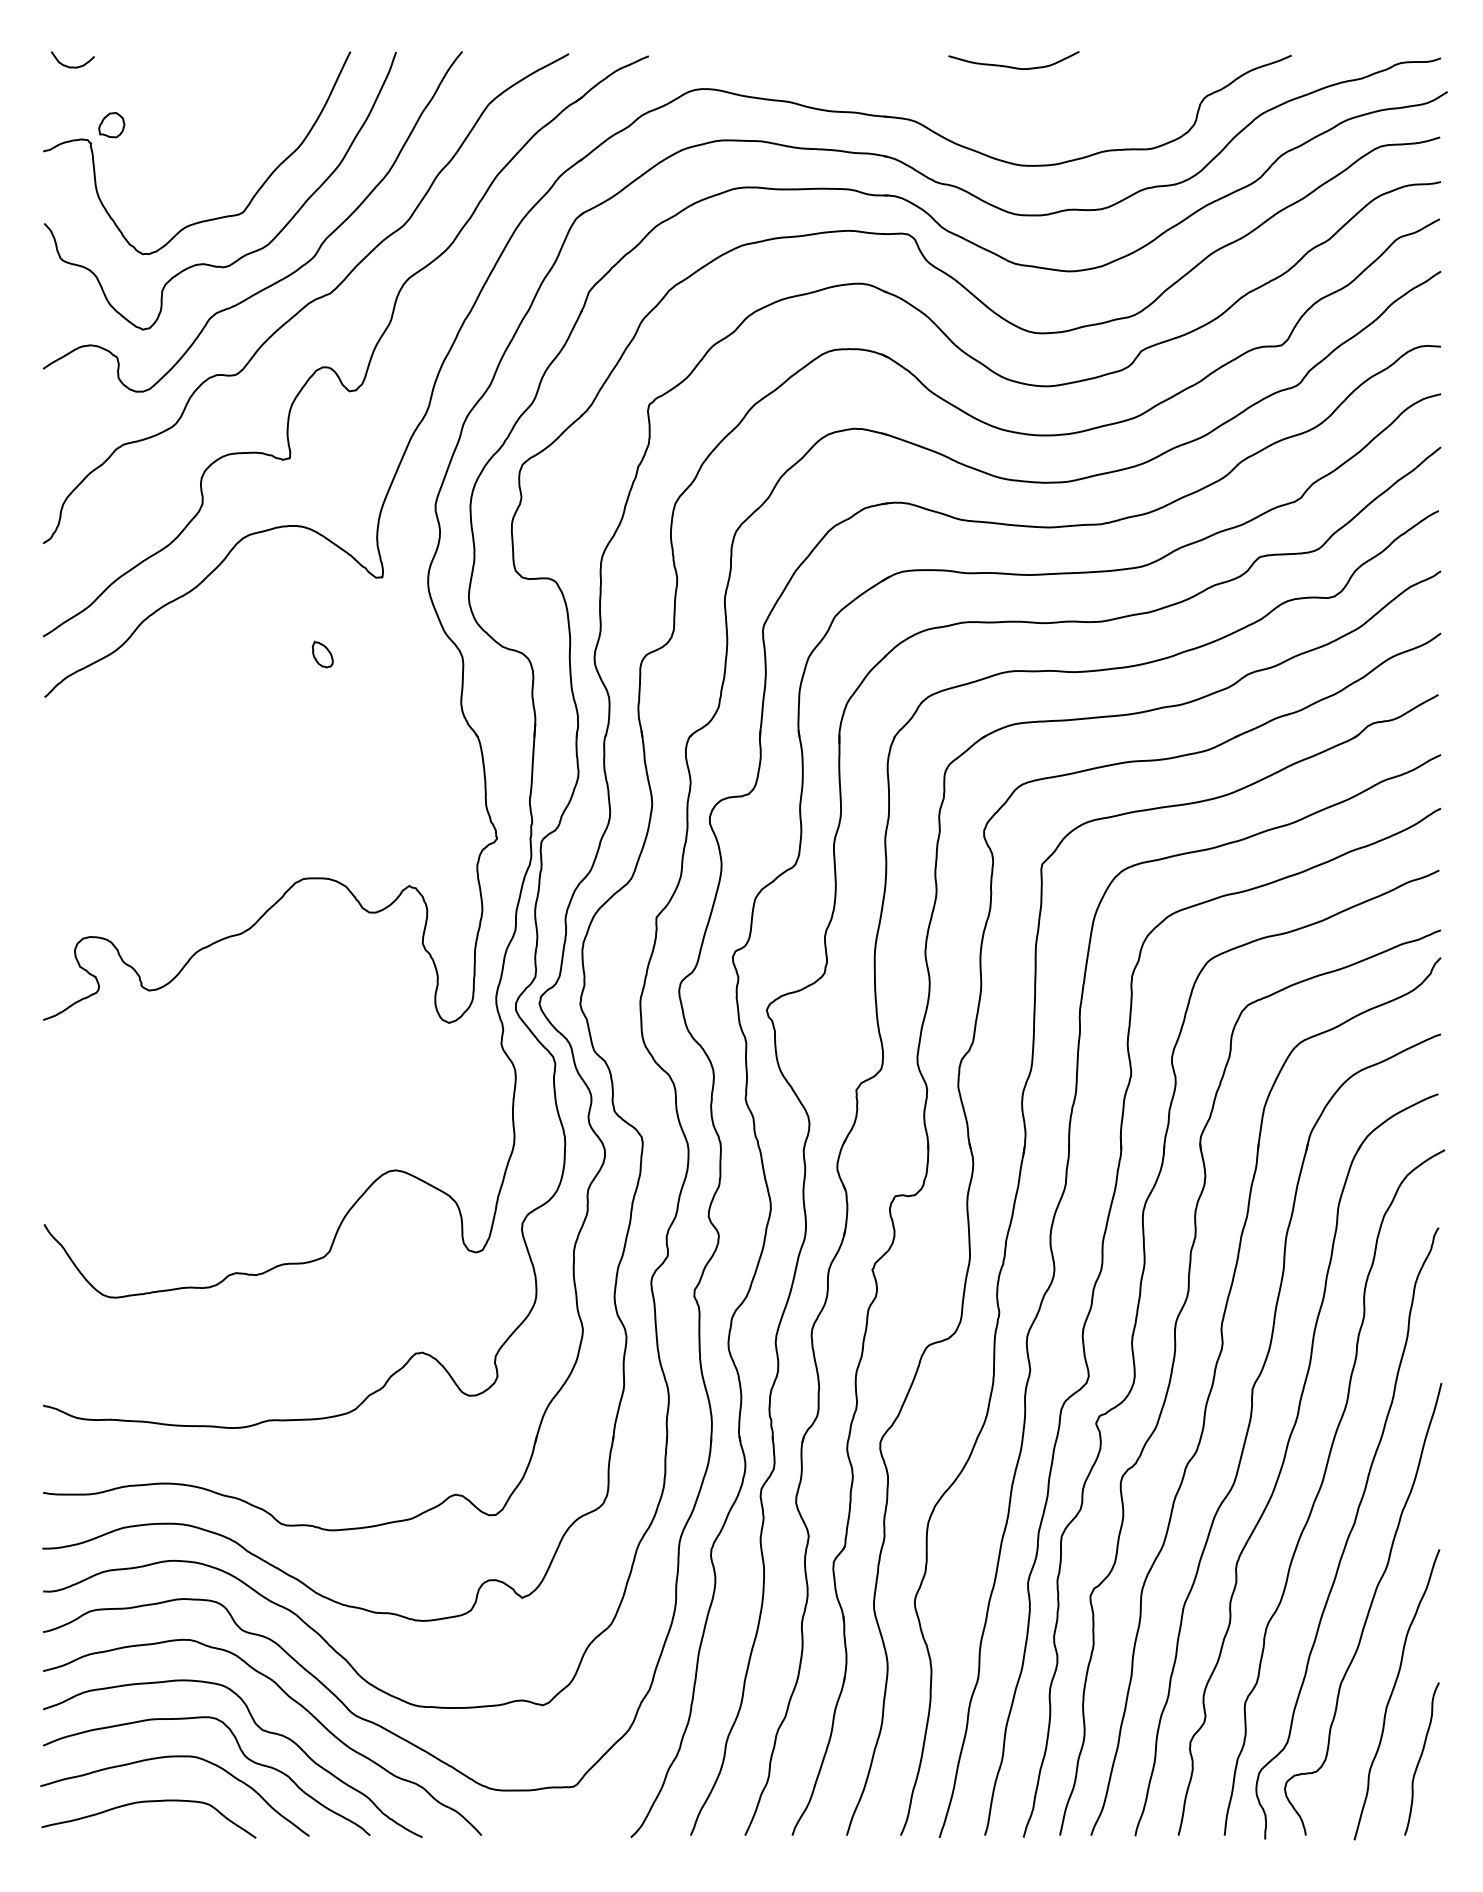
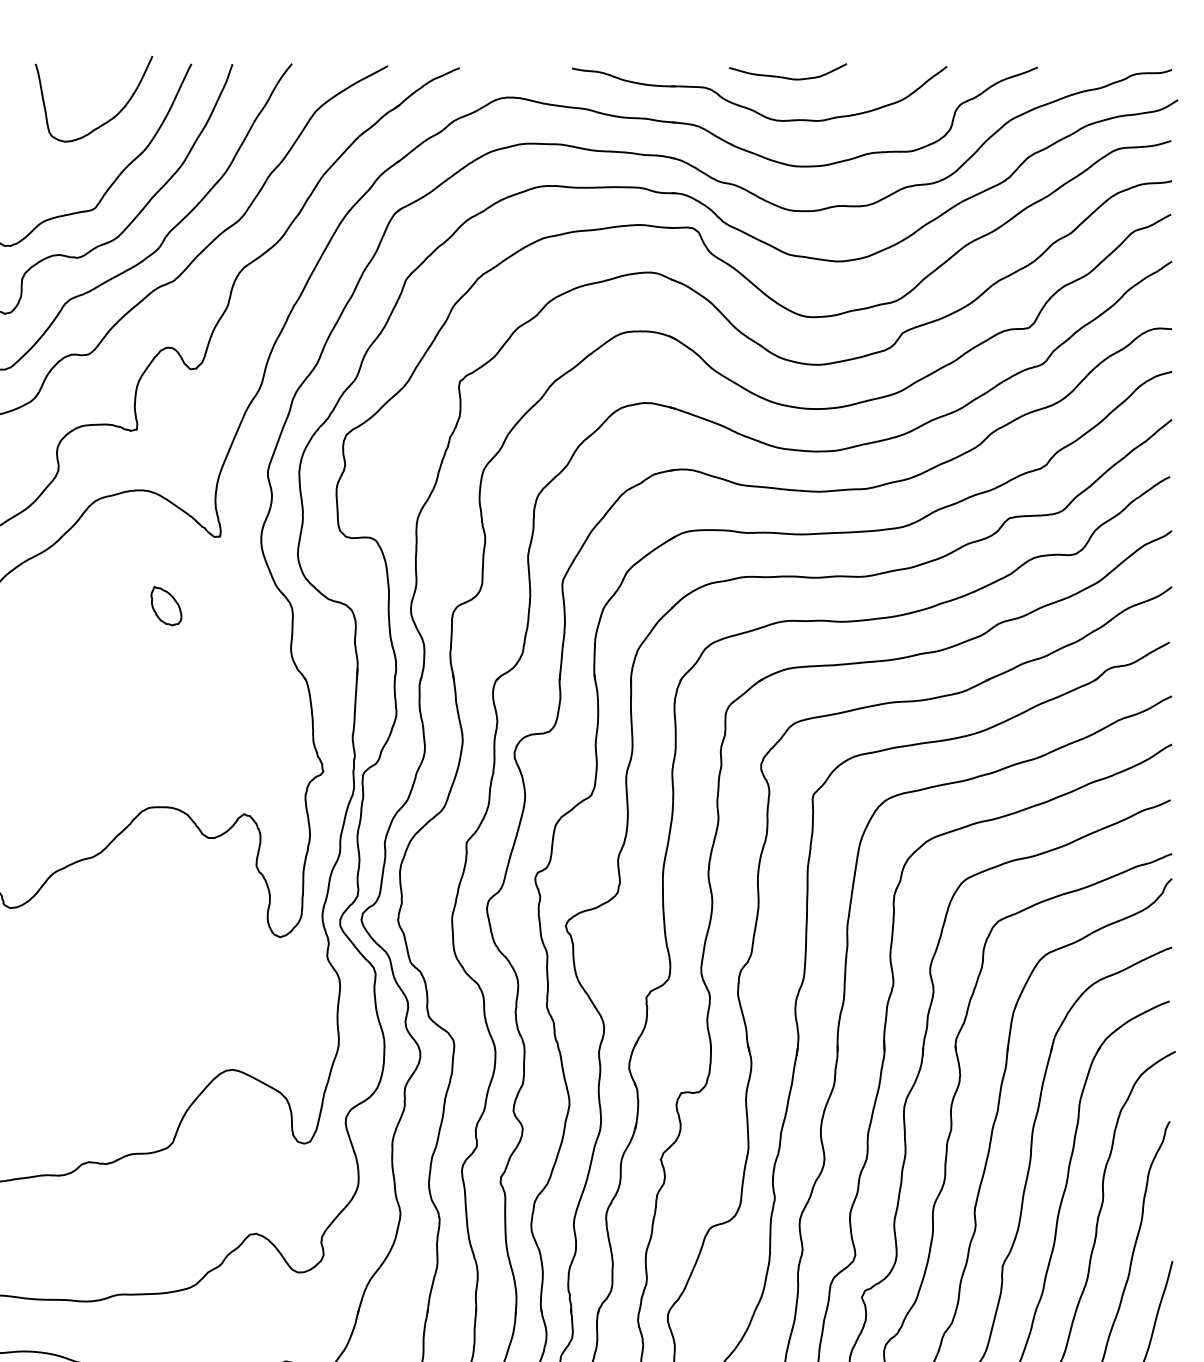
part: (975, 102) -> (753, 109), added
curve: (257, 114) -> (107, 120), added
part: (322, 654) -> (166, 605), size x1.67

